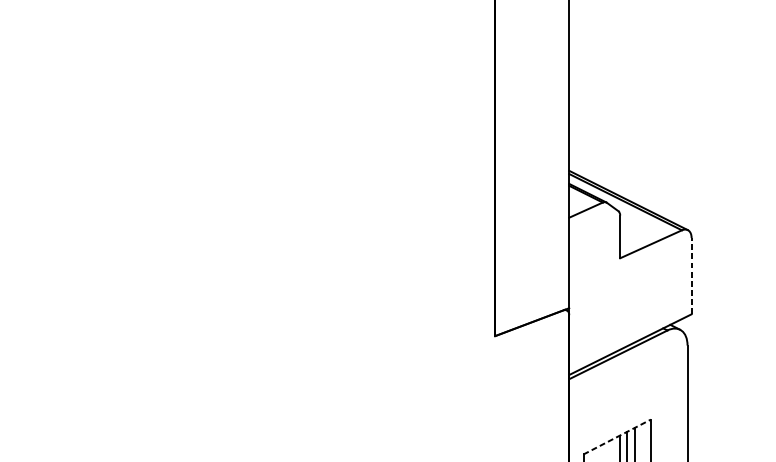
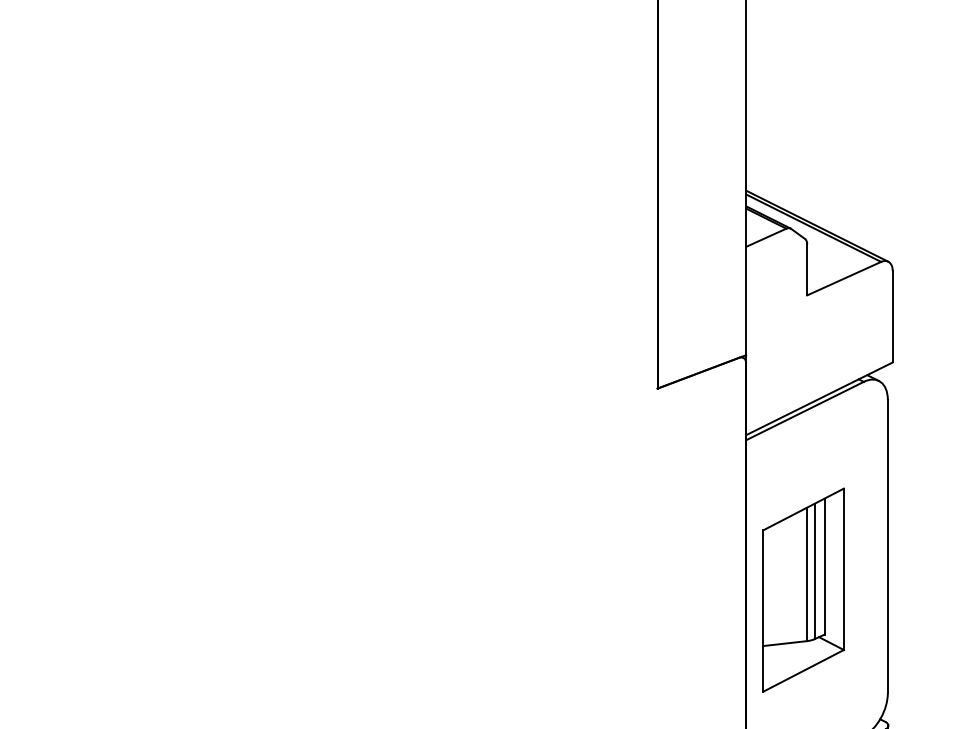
line: (691, 275) -> (892, 316), dashed -> solid
line: (617, 437) -> (804, 509), dashed -> solid

